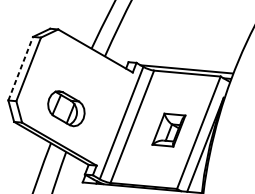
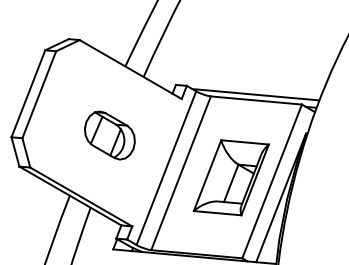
line: (20, 68) -> (28, 93), dashed -> solid
part: (66, 108) -> (109, 135), moved
part: (168, 129) -> (230, 177), size x1.67

